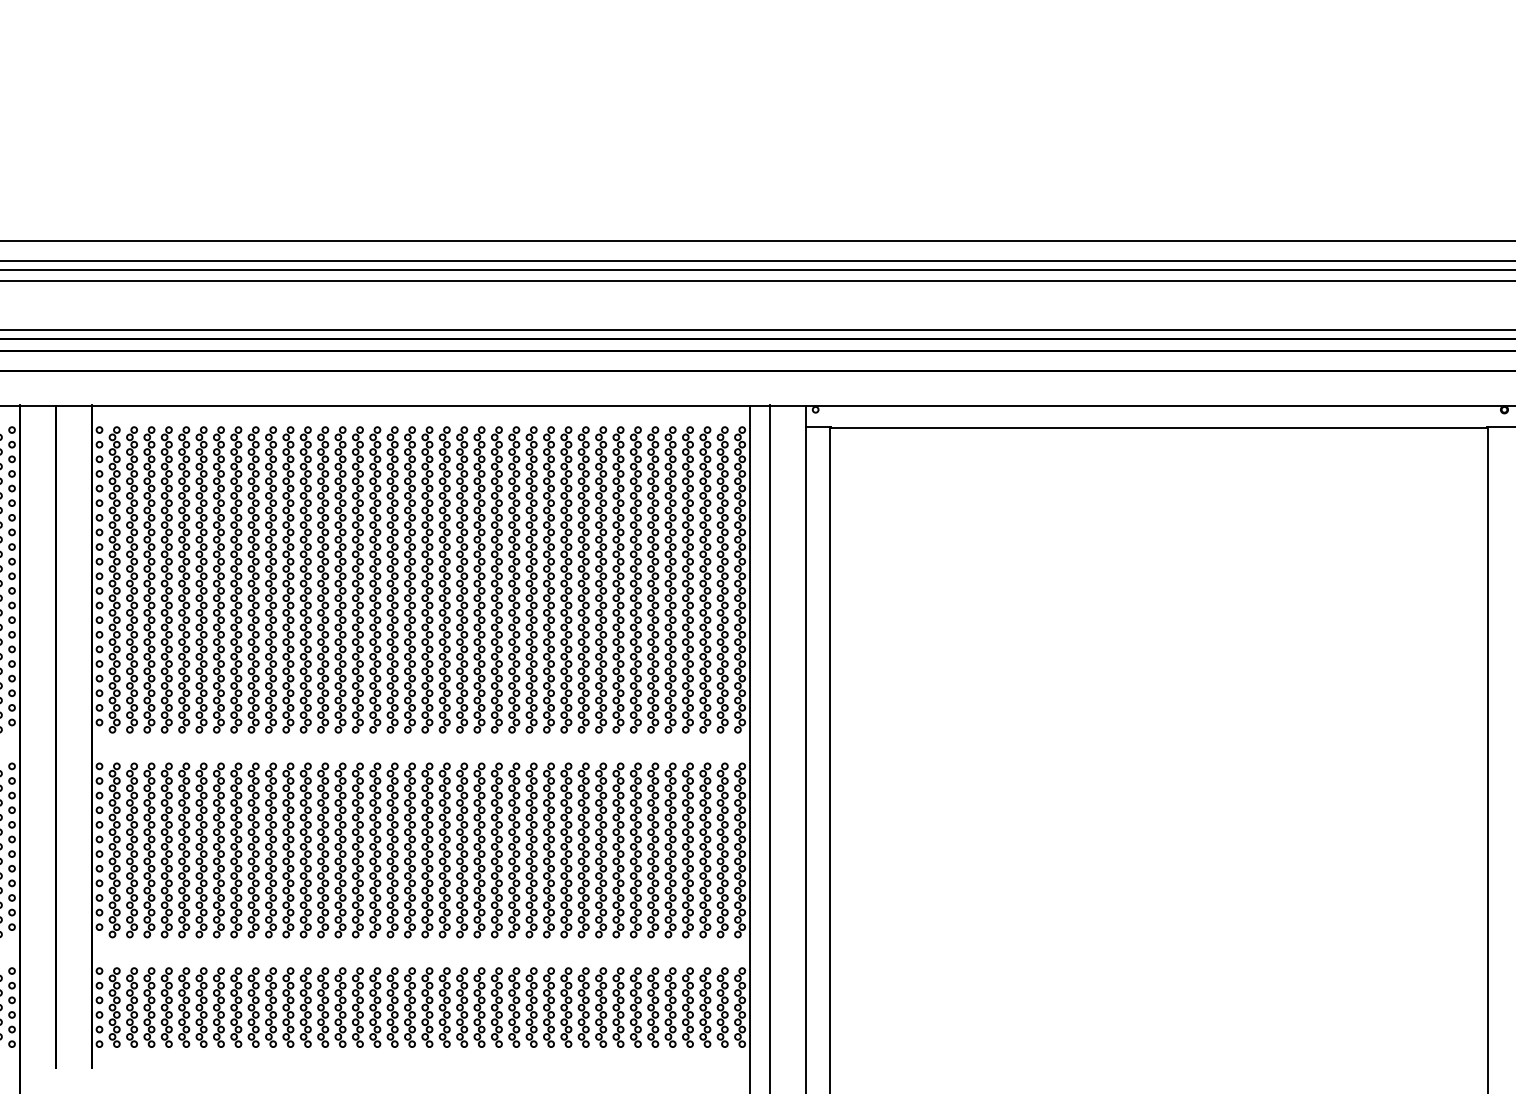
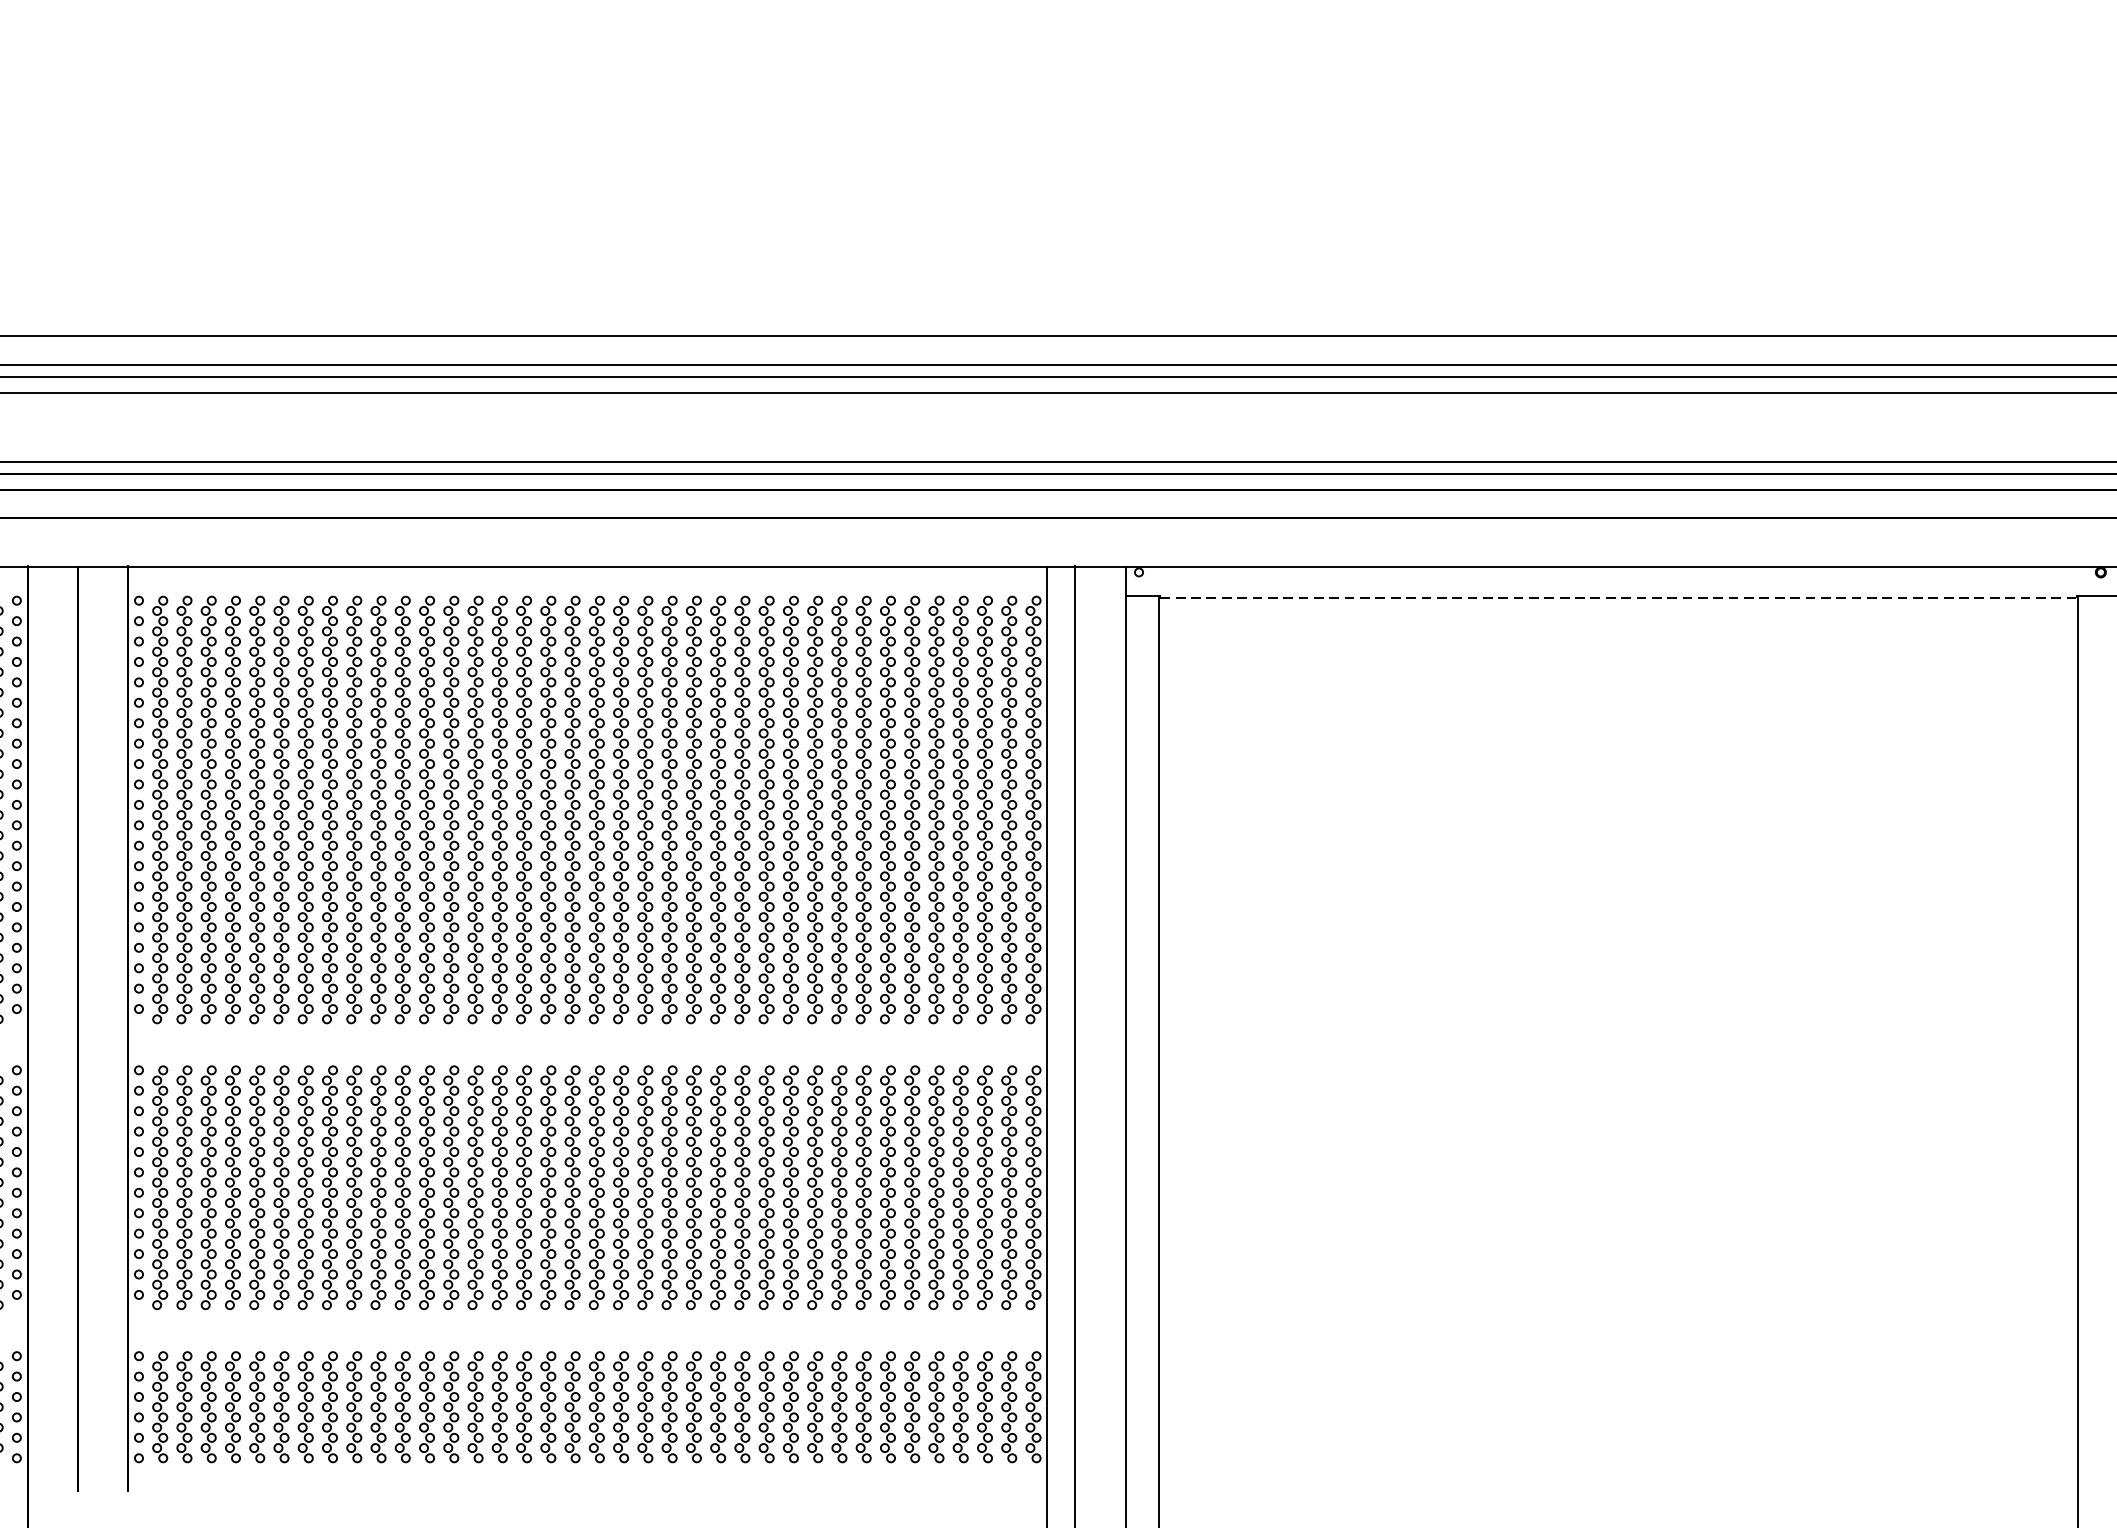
line: (1159, 427) -> (1619, 597), solid -> dashed

